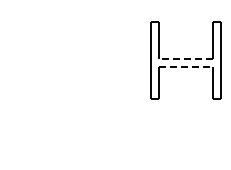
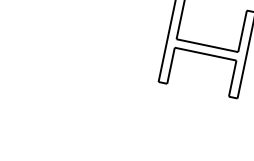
line: (185, 59) -> (206, 45), dashed -> solid
line: (186, 66) -> (206, 54), dashed -> solid

